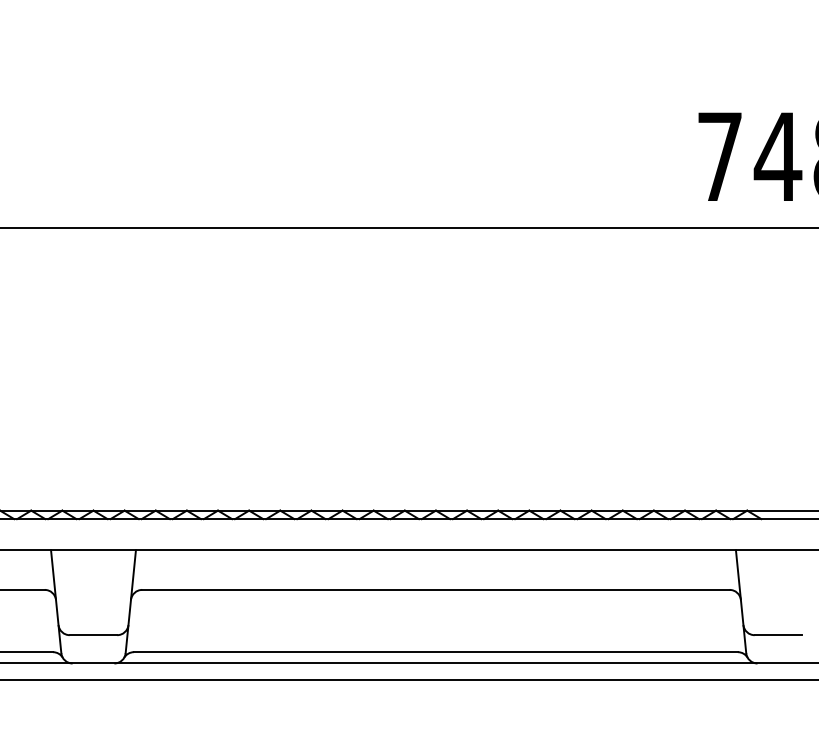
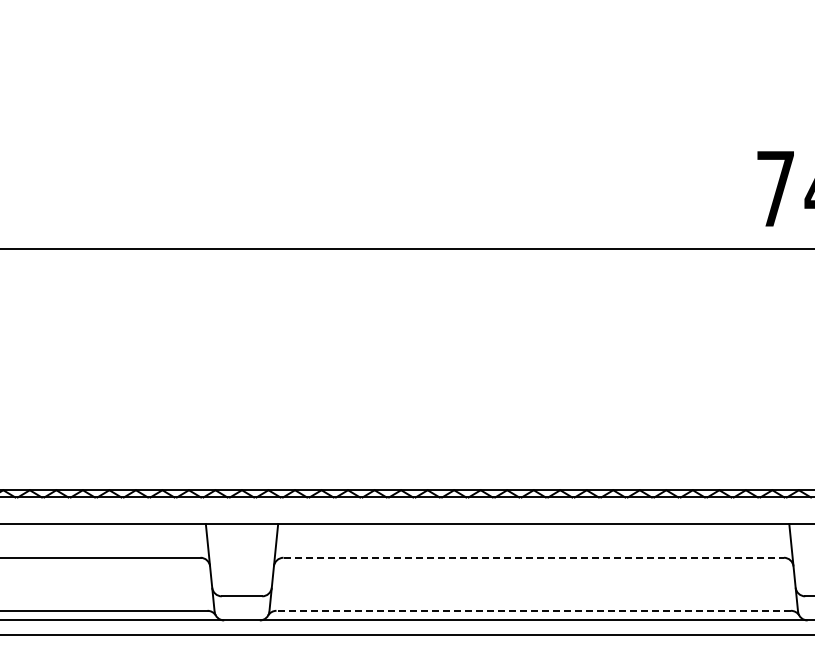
line: (436, 589) -> (534, 557), solid -> dashed
line: (435, 651) -> (533, 610), solid -> dashed

